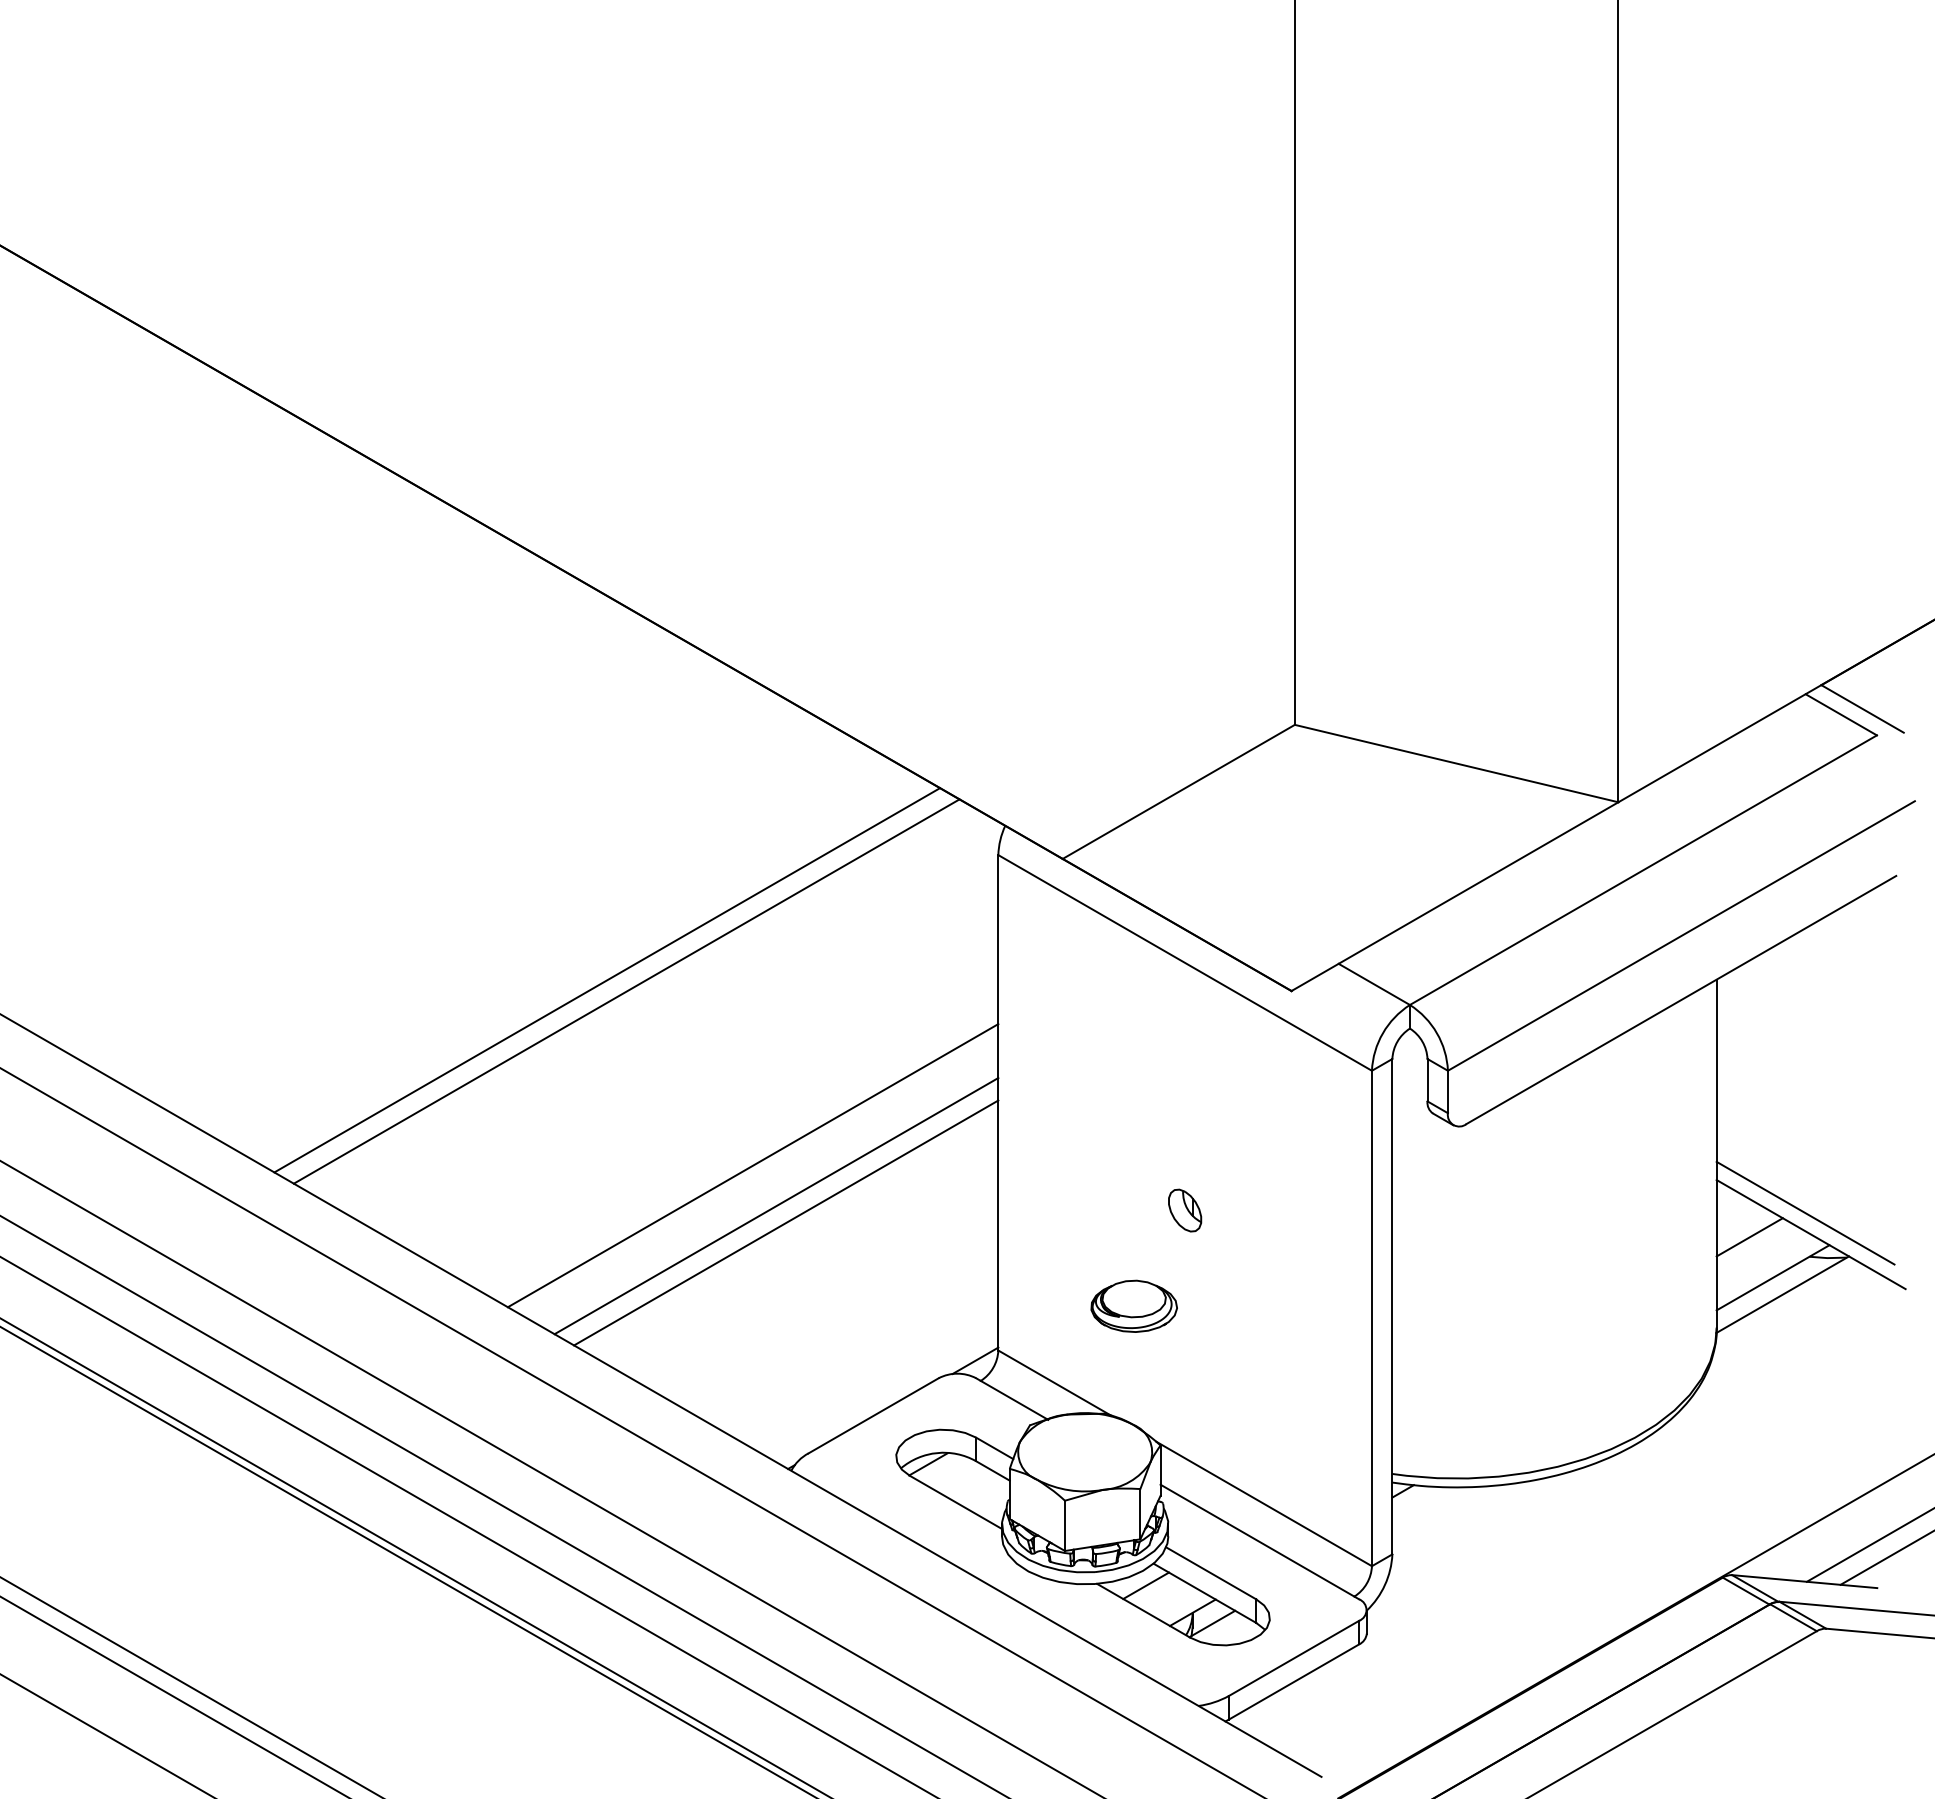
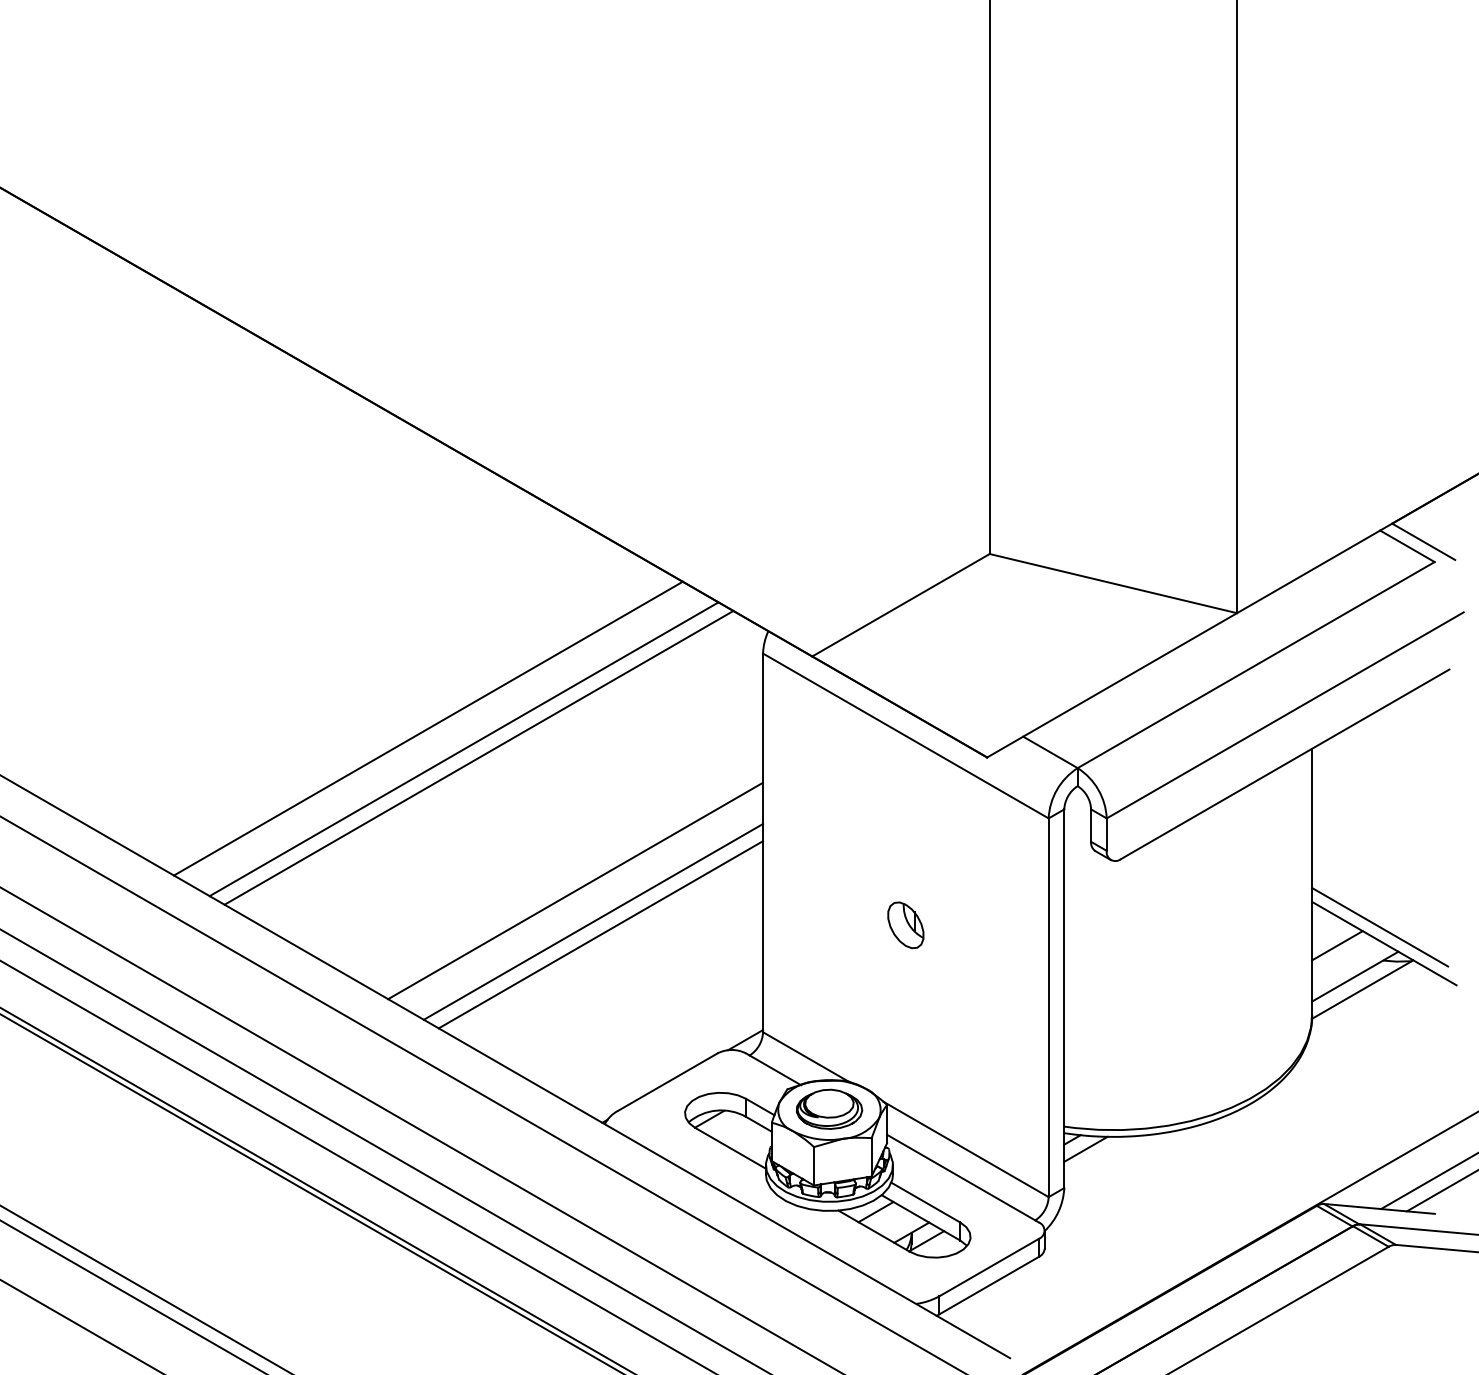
line: (560, 953) -> (428, 728), added
part: (1184, 1210) -> (905, 925), size x1.43
part: (1133, 1305) -> (828, 1108), moved
line: (1420, 1503) -> (1085, 1149), added

